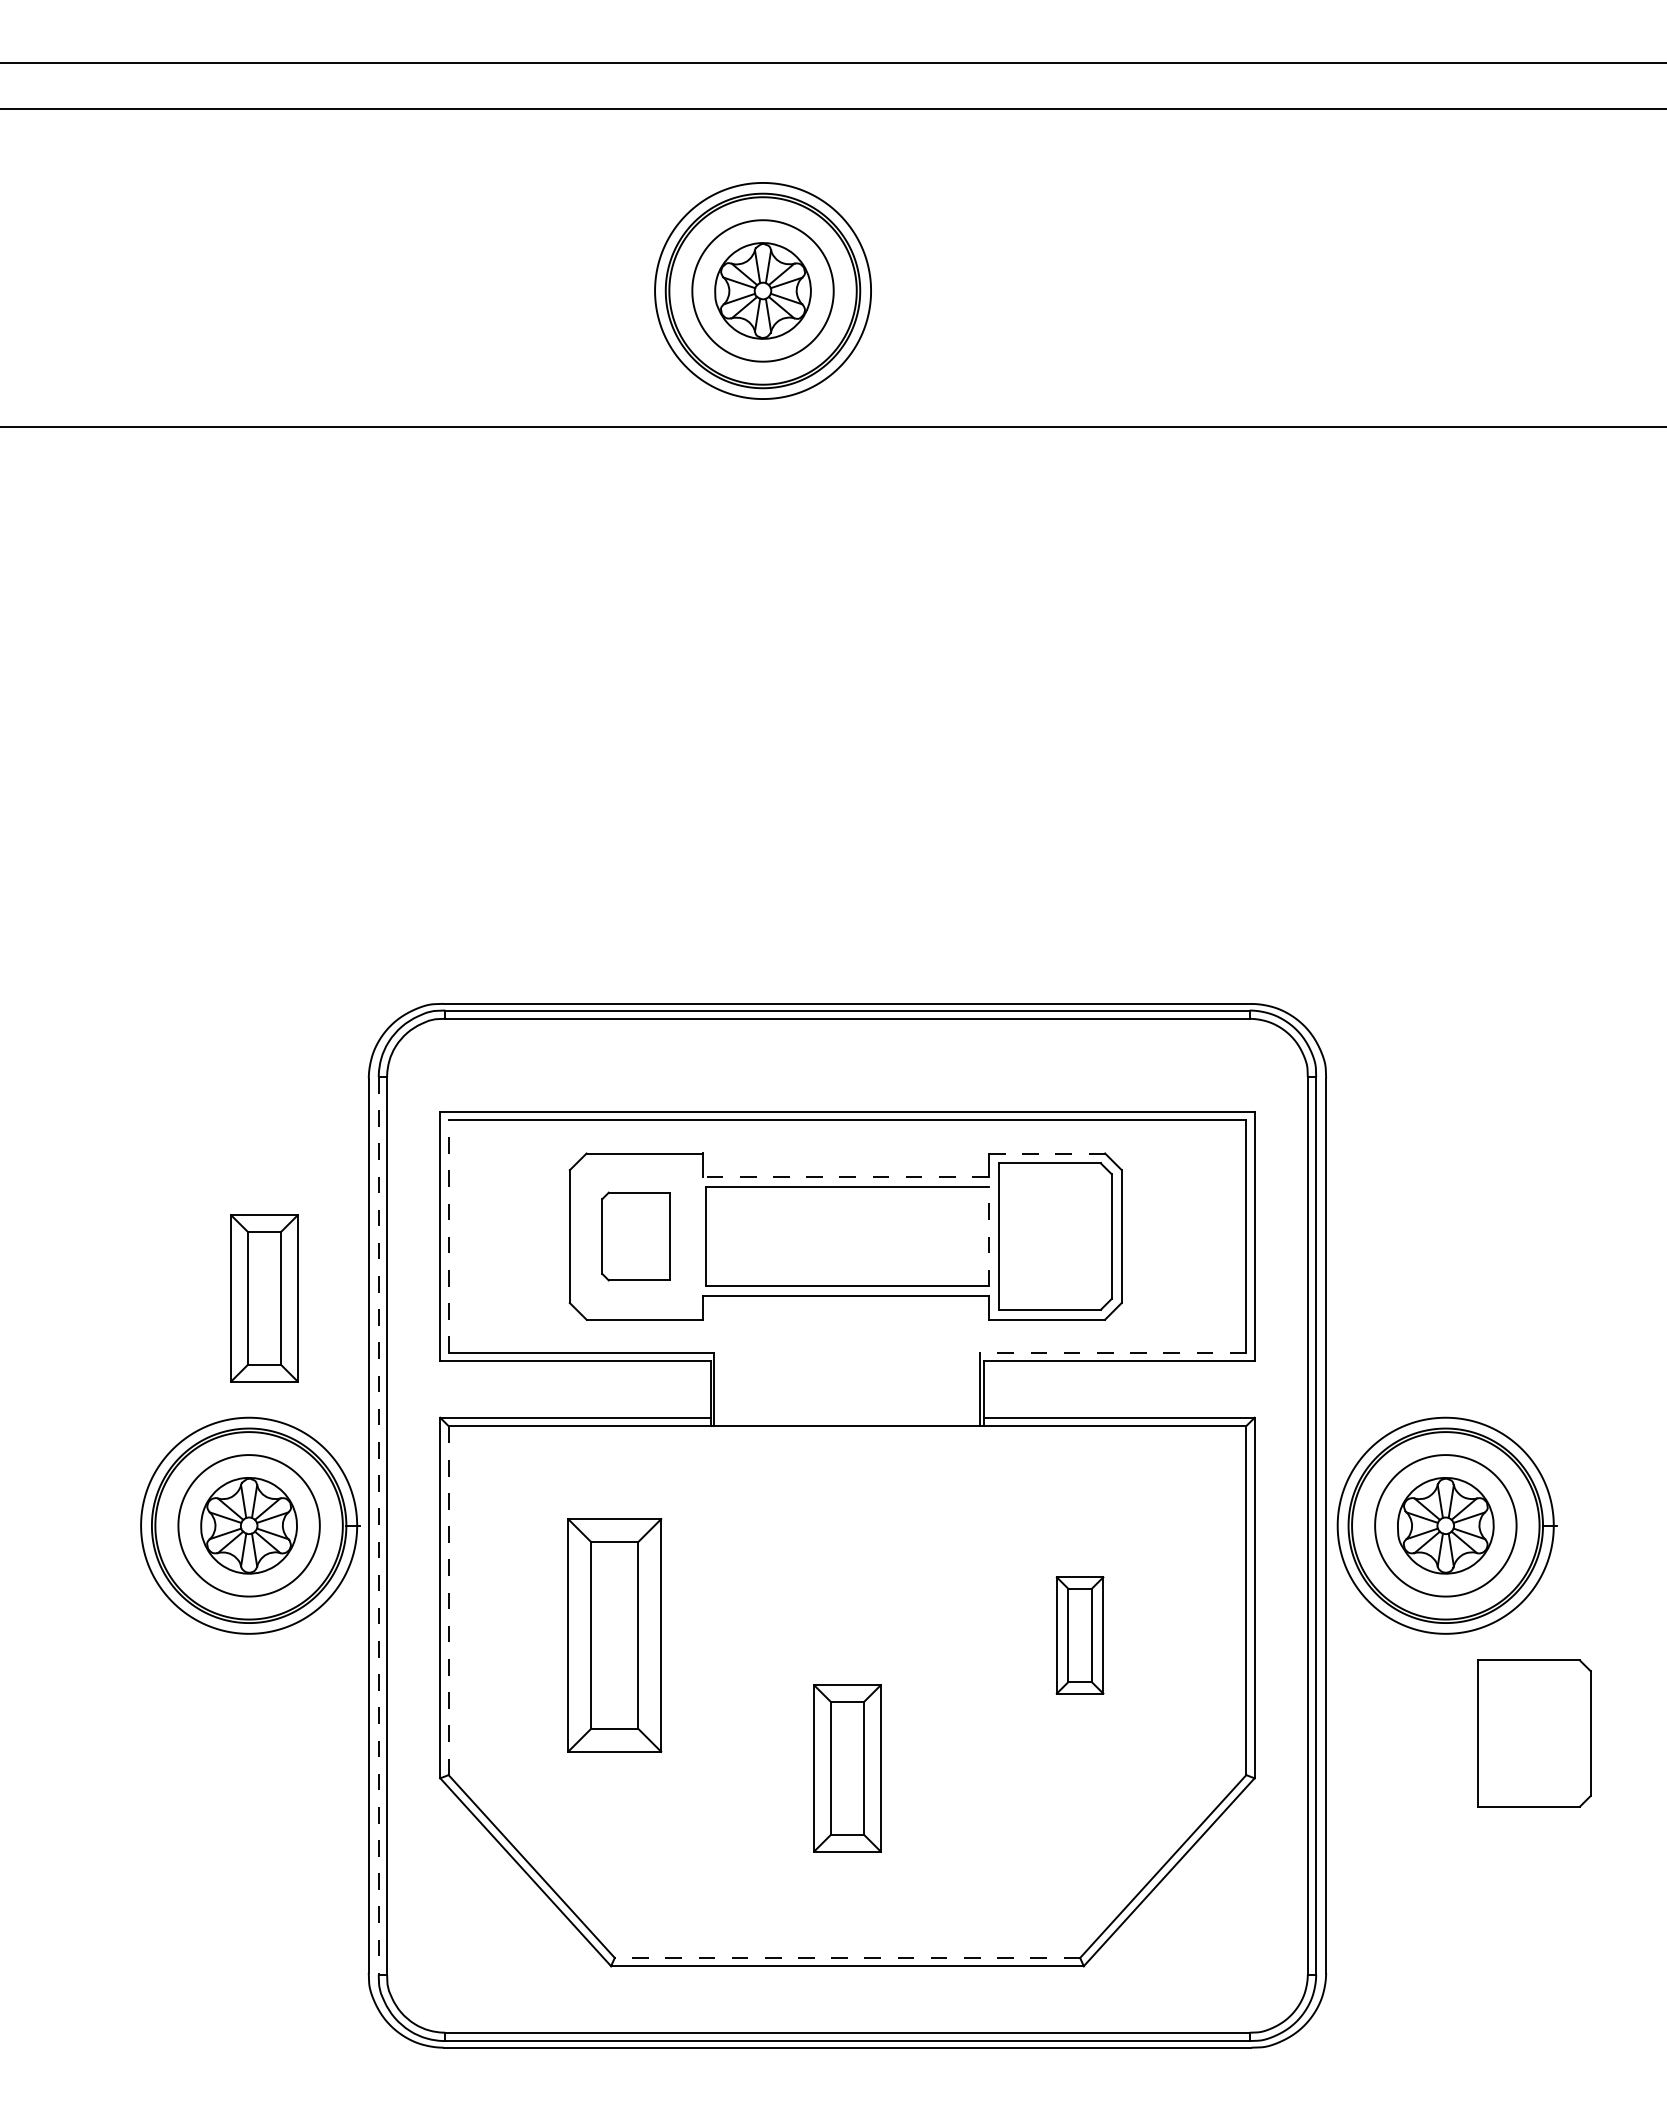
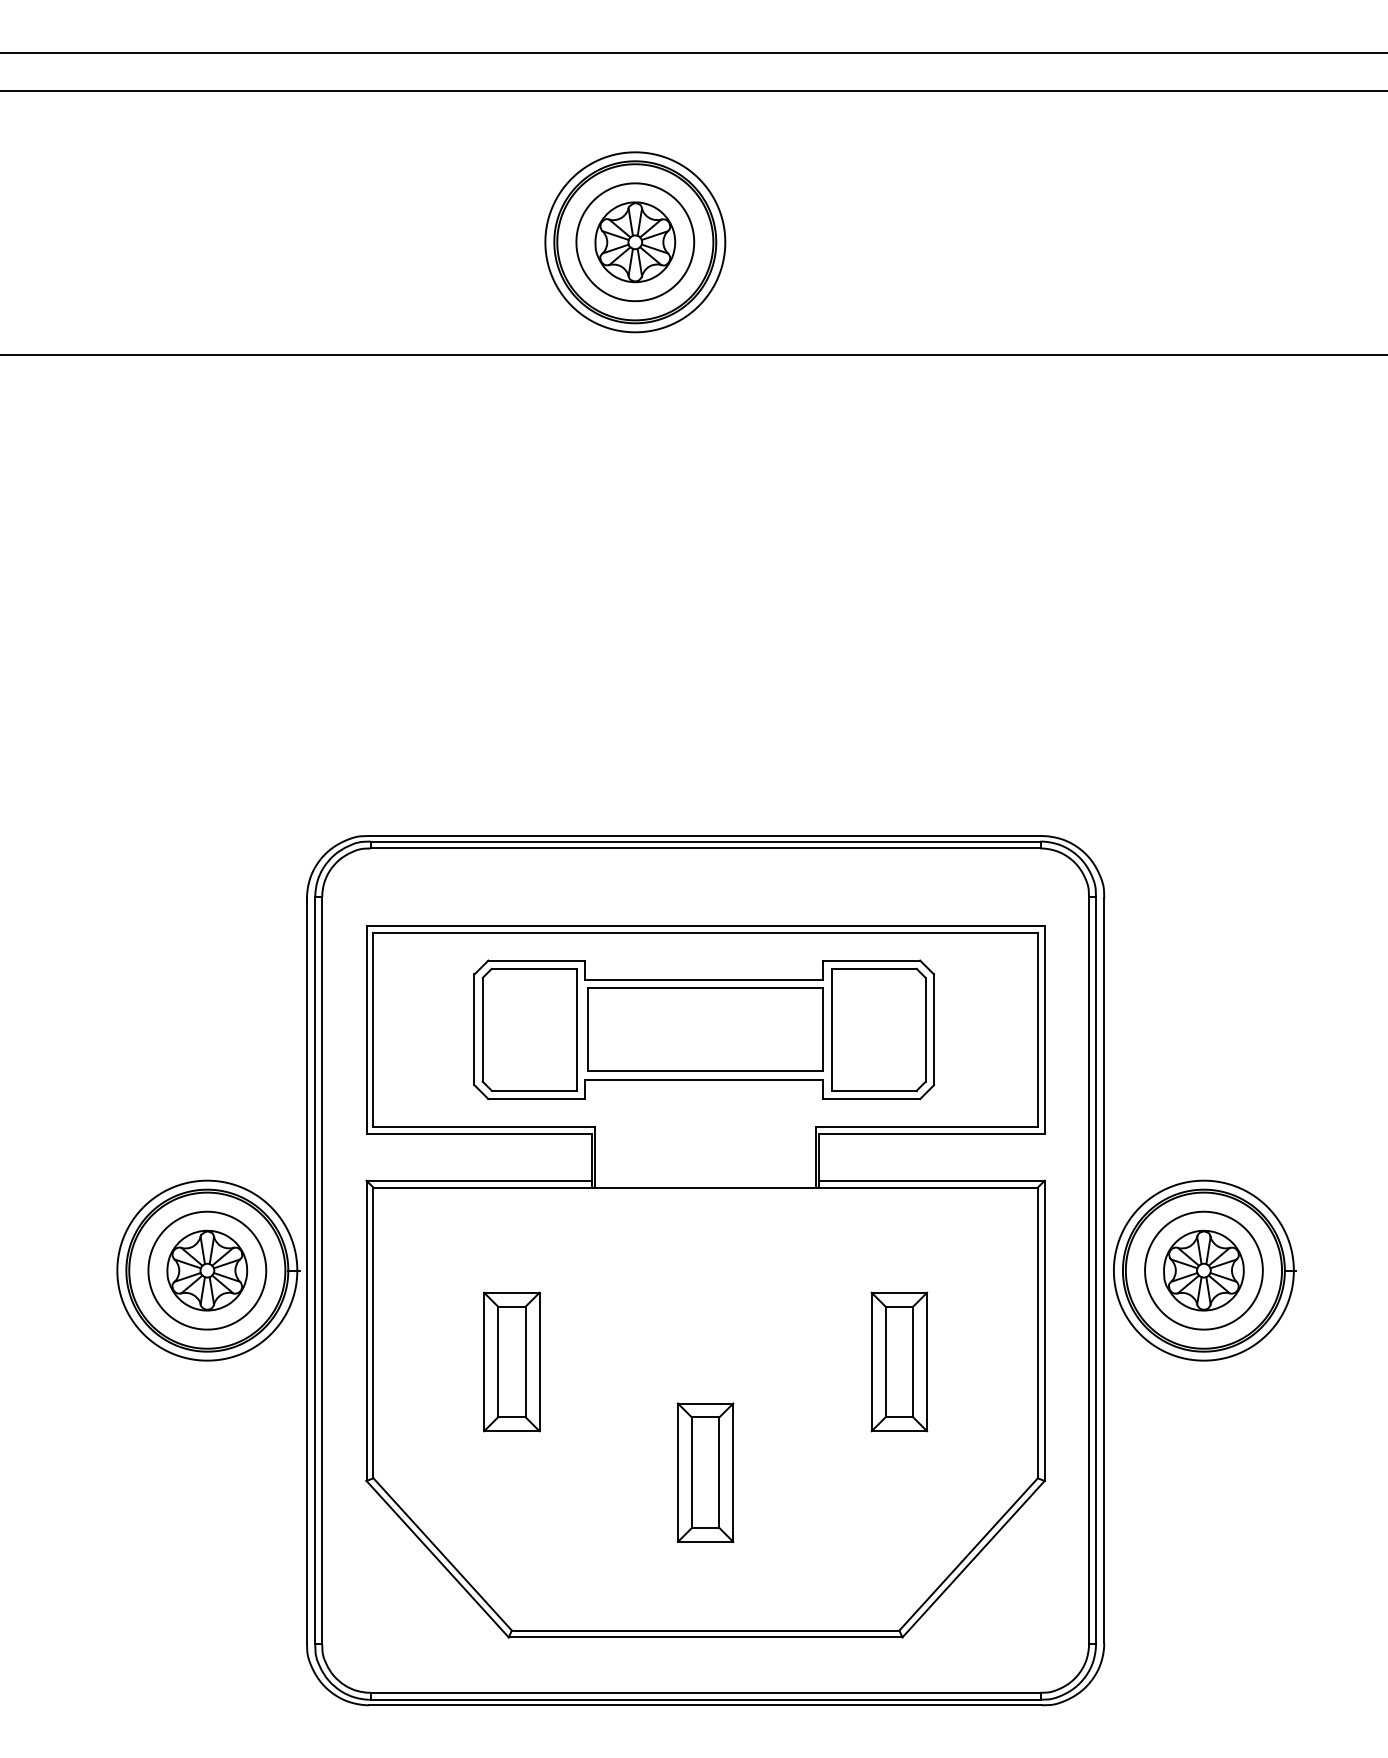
line: (1046, 1153) -> (871, 960), dashed -> solid
line: (845, 1176) -> (703, 979), dashed -> solid
line: (448, 1236) -> (373, 1029), dashed -> solid
part: (635, 1236) -> (529, 1029), size x1.67
line: (988, 1236) -> (823, 1029), dashed -> solid
part: (264, 1298) -> (220, 1081), removed
line: (1113, 1352) -> (927, 1126), dashed -> solid
line: (378, 1525) -> (315, 1270), dashed -> solid
line: (448, 1600) -> (373, 1332), dashed -> solid
part: (614, 1635) -> (511, 1362), size x0.71
part: (1079, 1635) -> (898, 1362), size x1.43
part: (1534, 1733) -> (1277, 1443), removed
line: (847, 1957) -> (705, 1630), dashed -> solid

